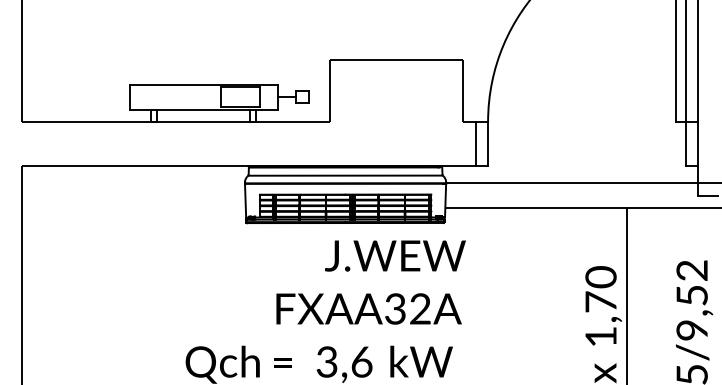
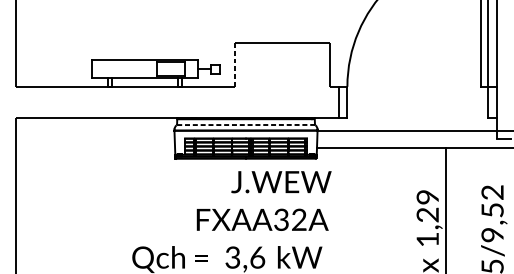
line: (330, 91) -> (235, 65), solid -> dashed
line: (345, 175) -> (245, 124), solid -> dashed
text: (600, 289) -> (427, 206), 1,70 -> 1,29

